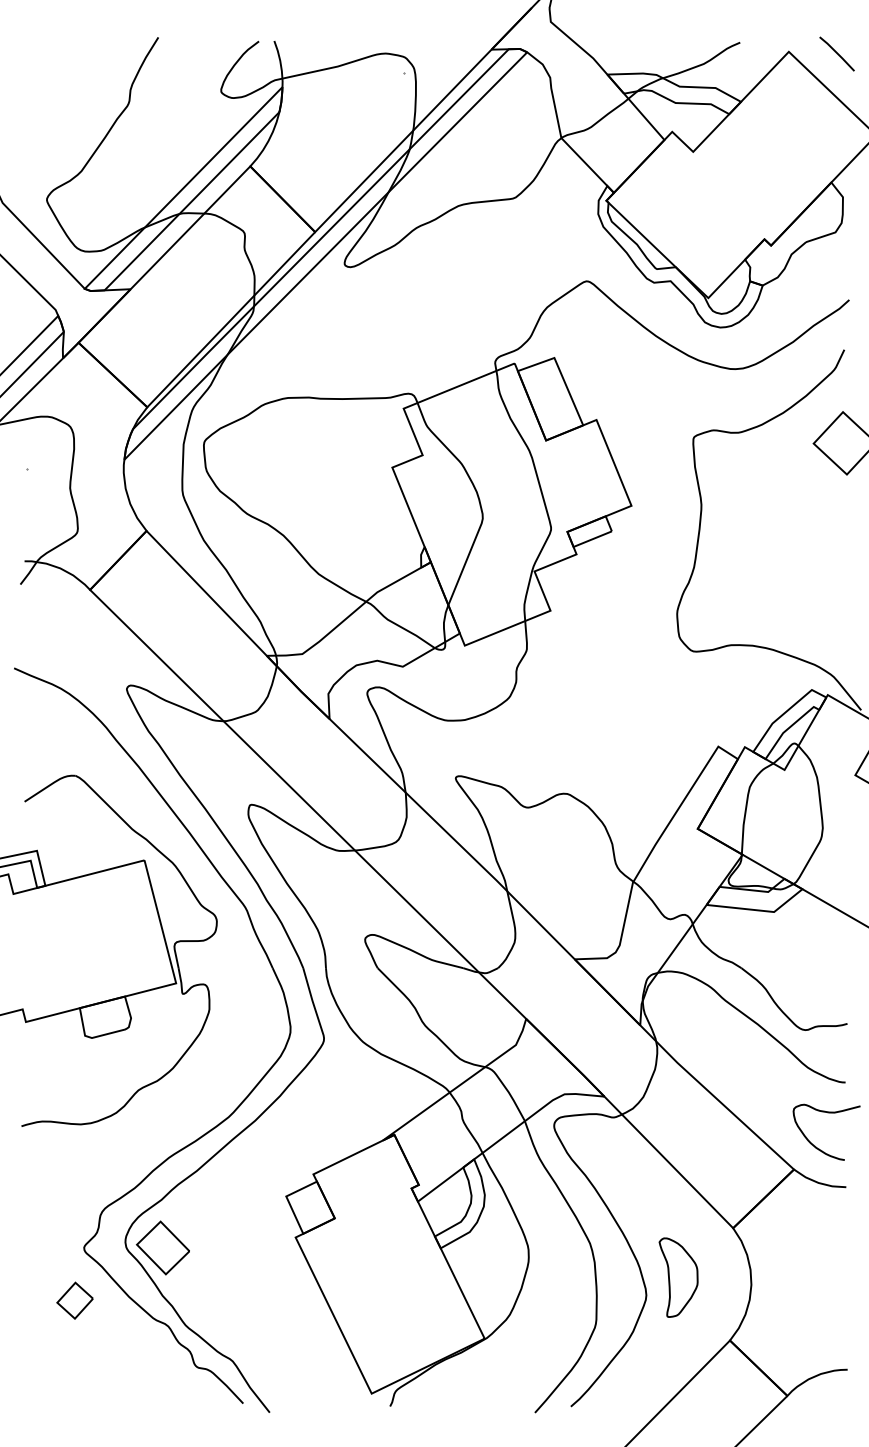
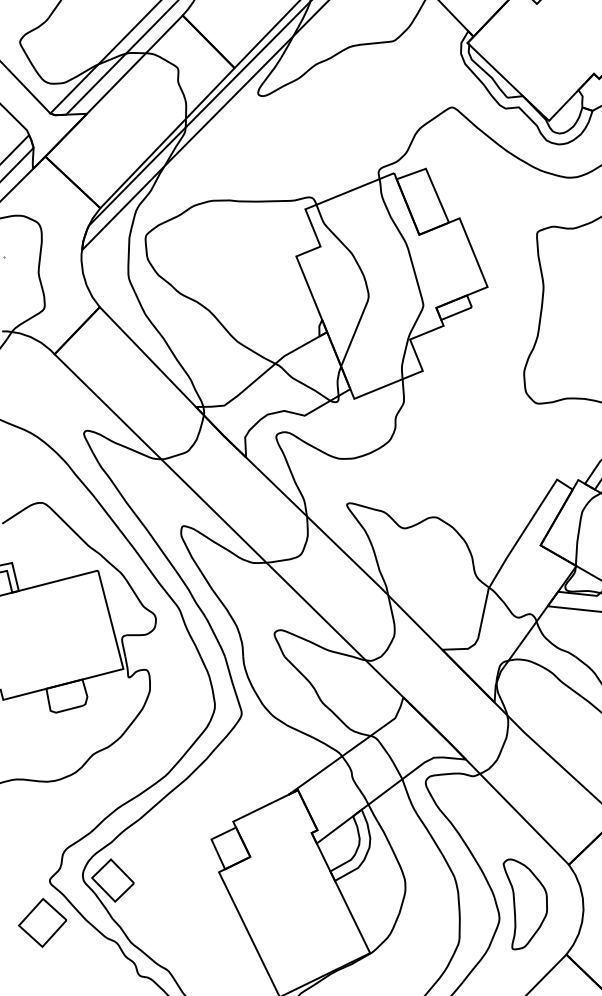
part: (678, 1277) -> (525, 904), size x1.43
part: (74, 1300) -> (42, 922), size x1.67

